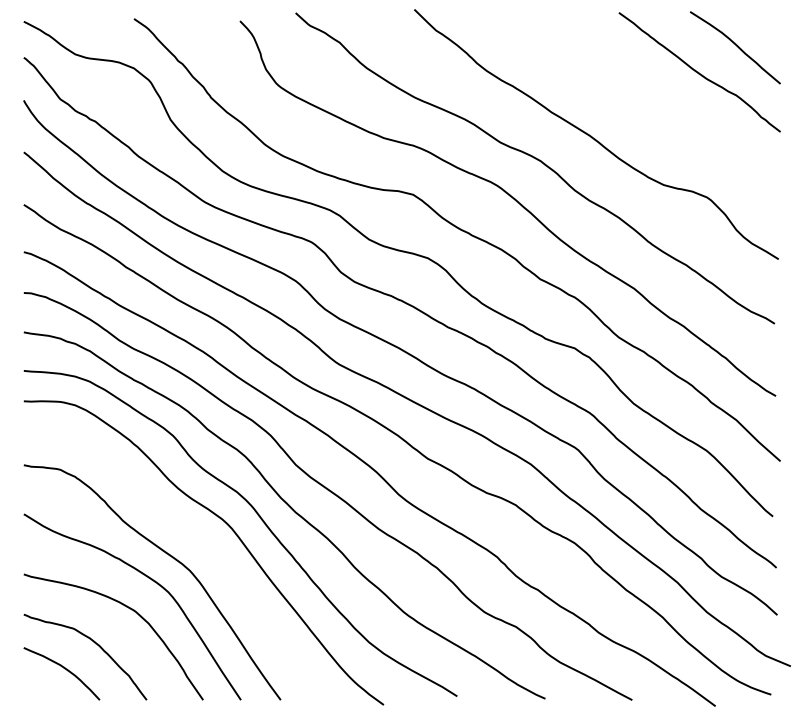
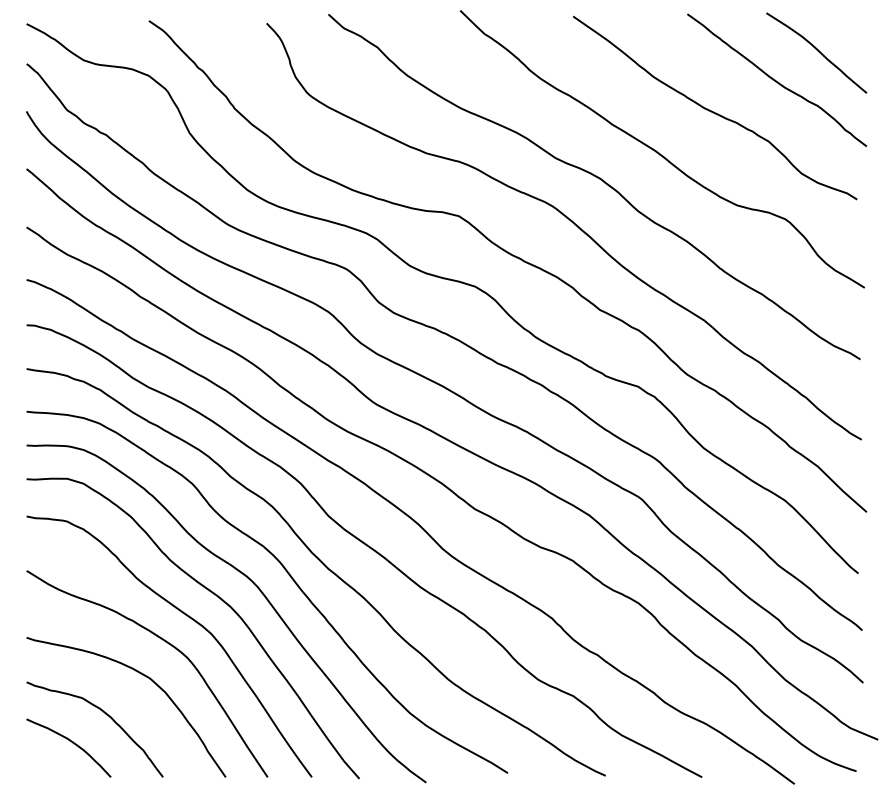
curve: (641, 99) -> (712, 110), added
curve: (194, 537) -> (216, 596), added

